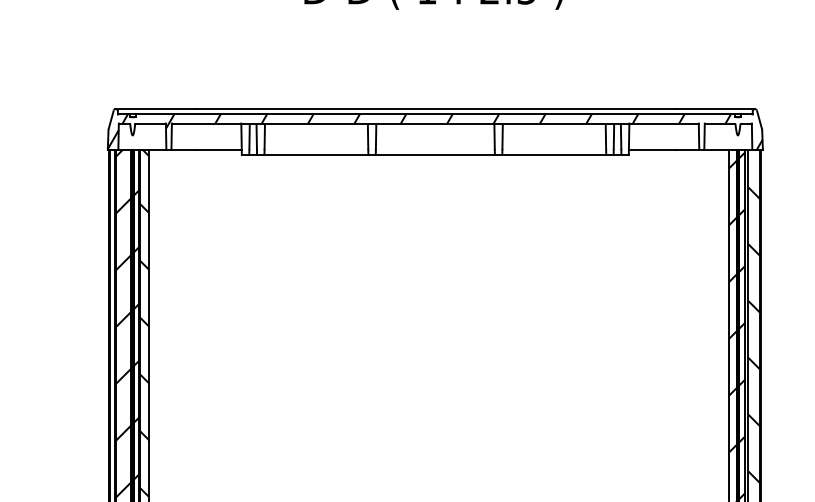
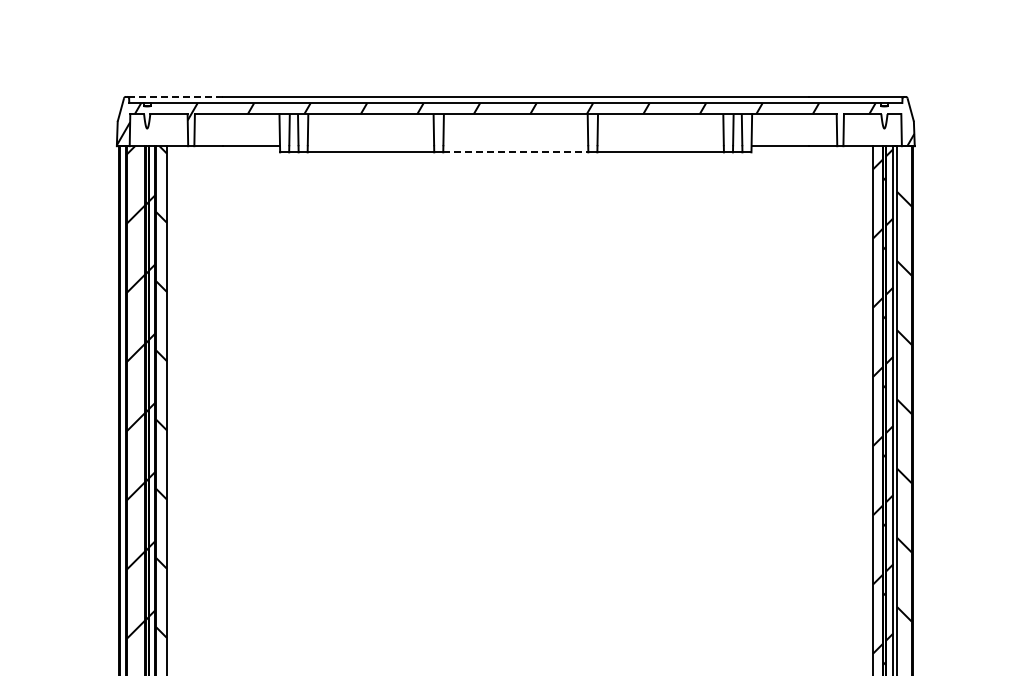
line: (155, 109) -> (175, 96), solid -> dashed
line: (435, 155) -> (515, 152), solid -> dashed

